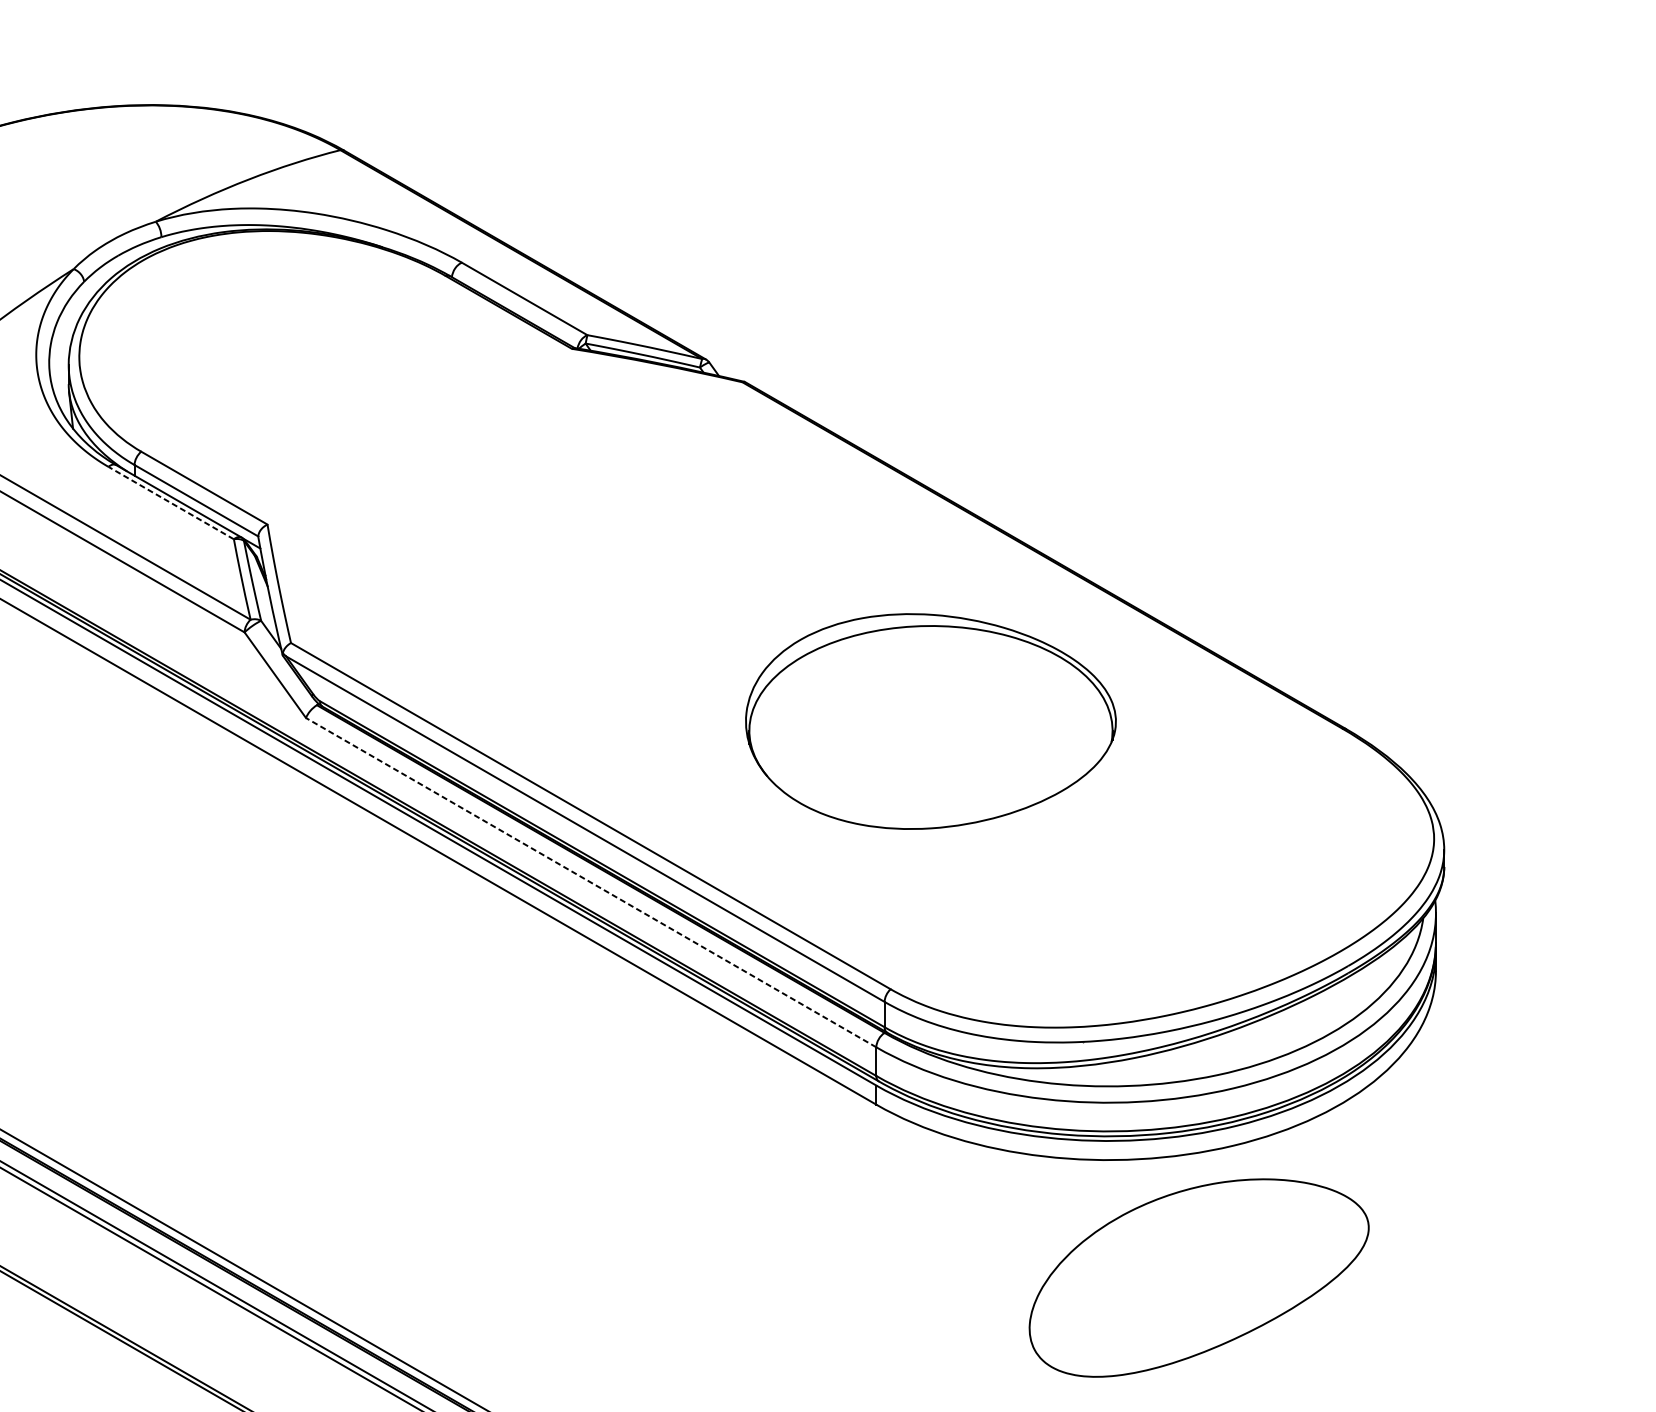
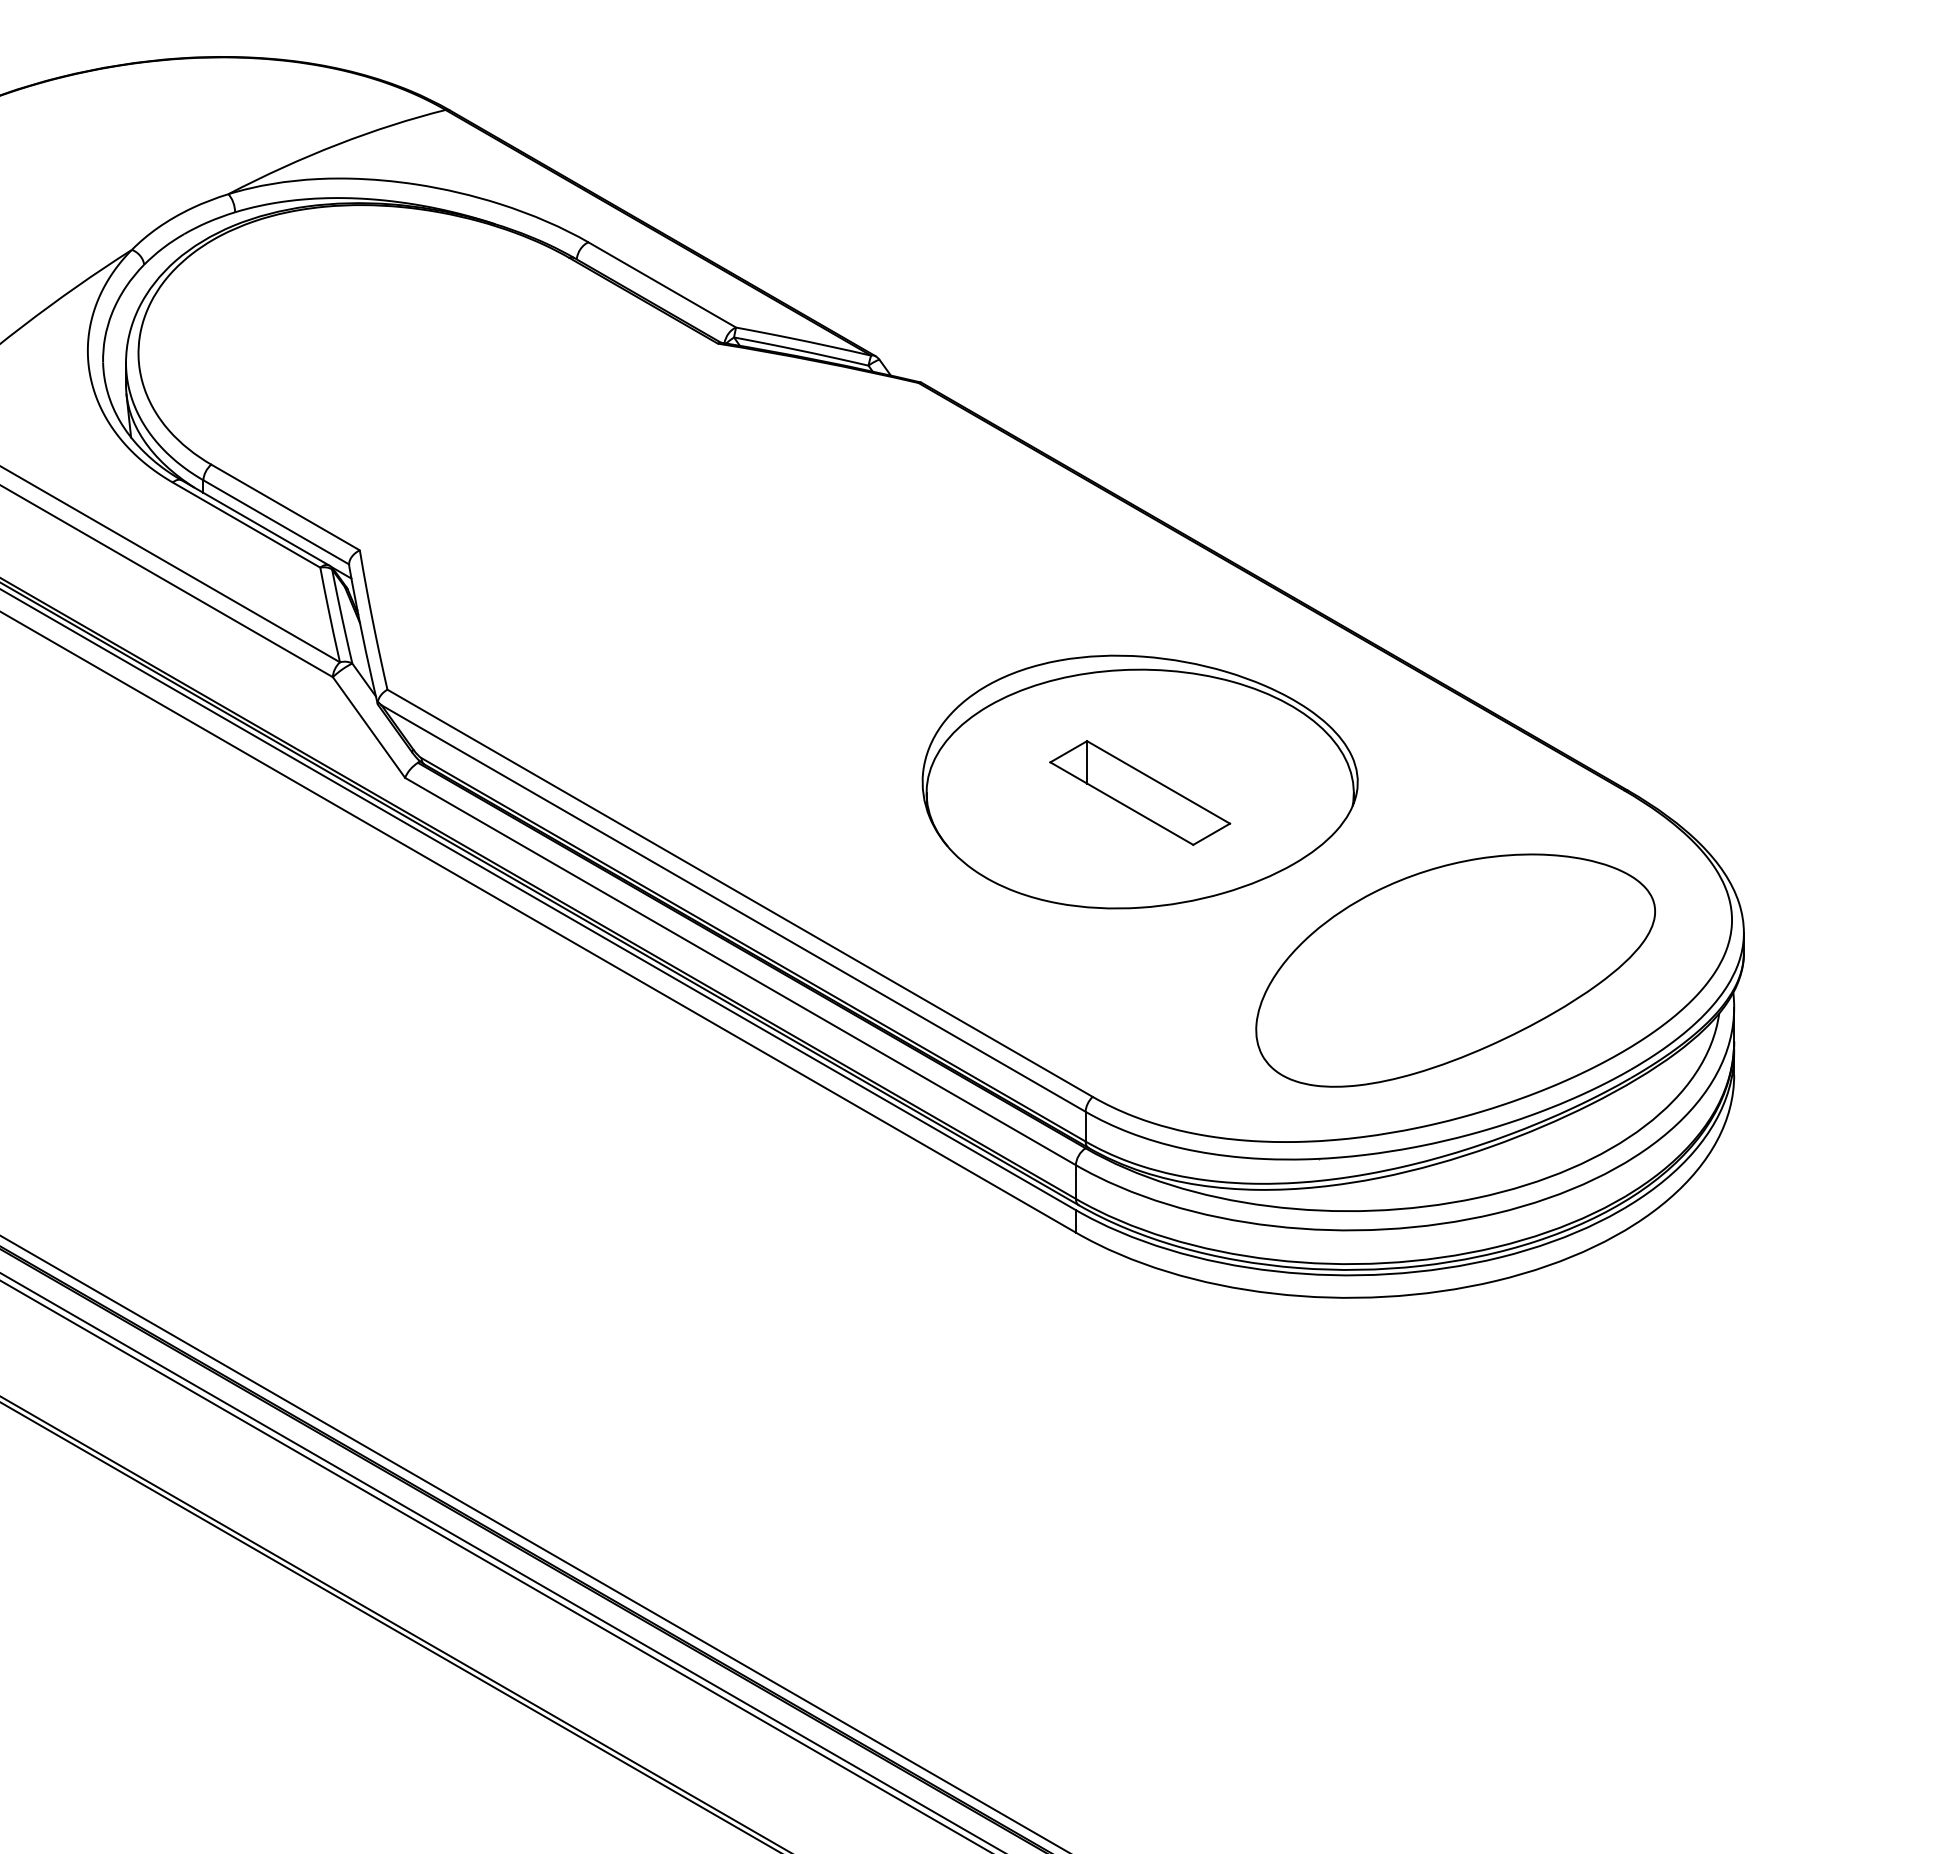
line: (171, 502) -> (246, 524), dashed -> solid
part: (931, 730) -> (1140, 792), added
line: (591, 882) -> (740, 971), dashed -> solid
part: (1199, 1277) -> (1455, 970), moved

